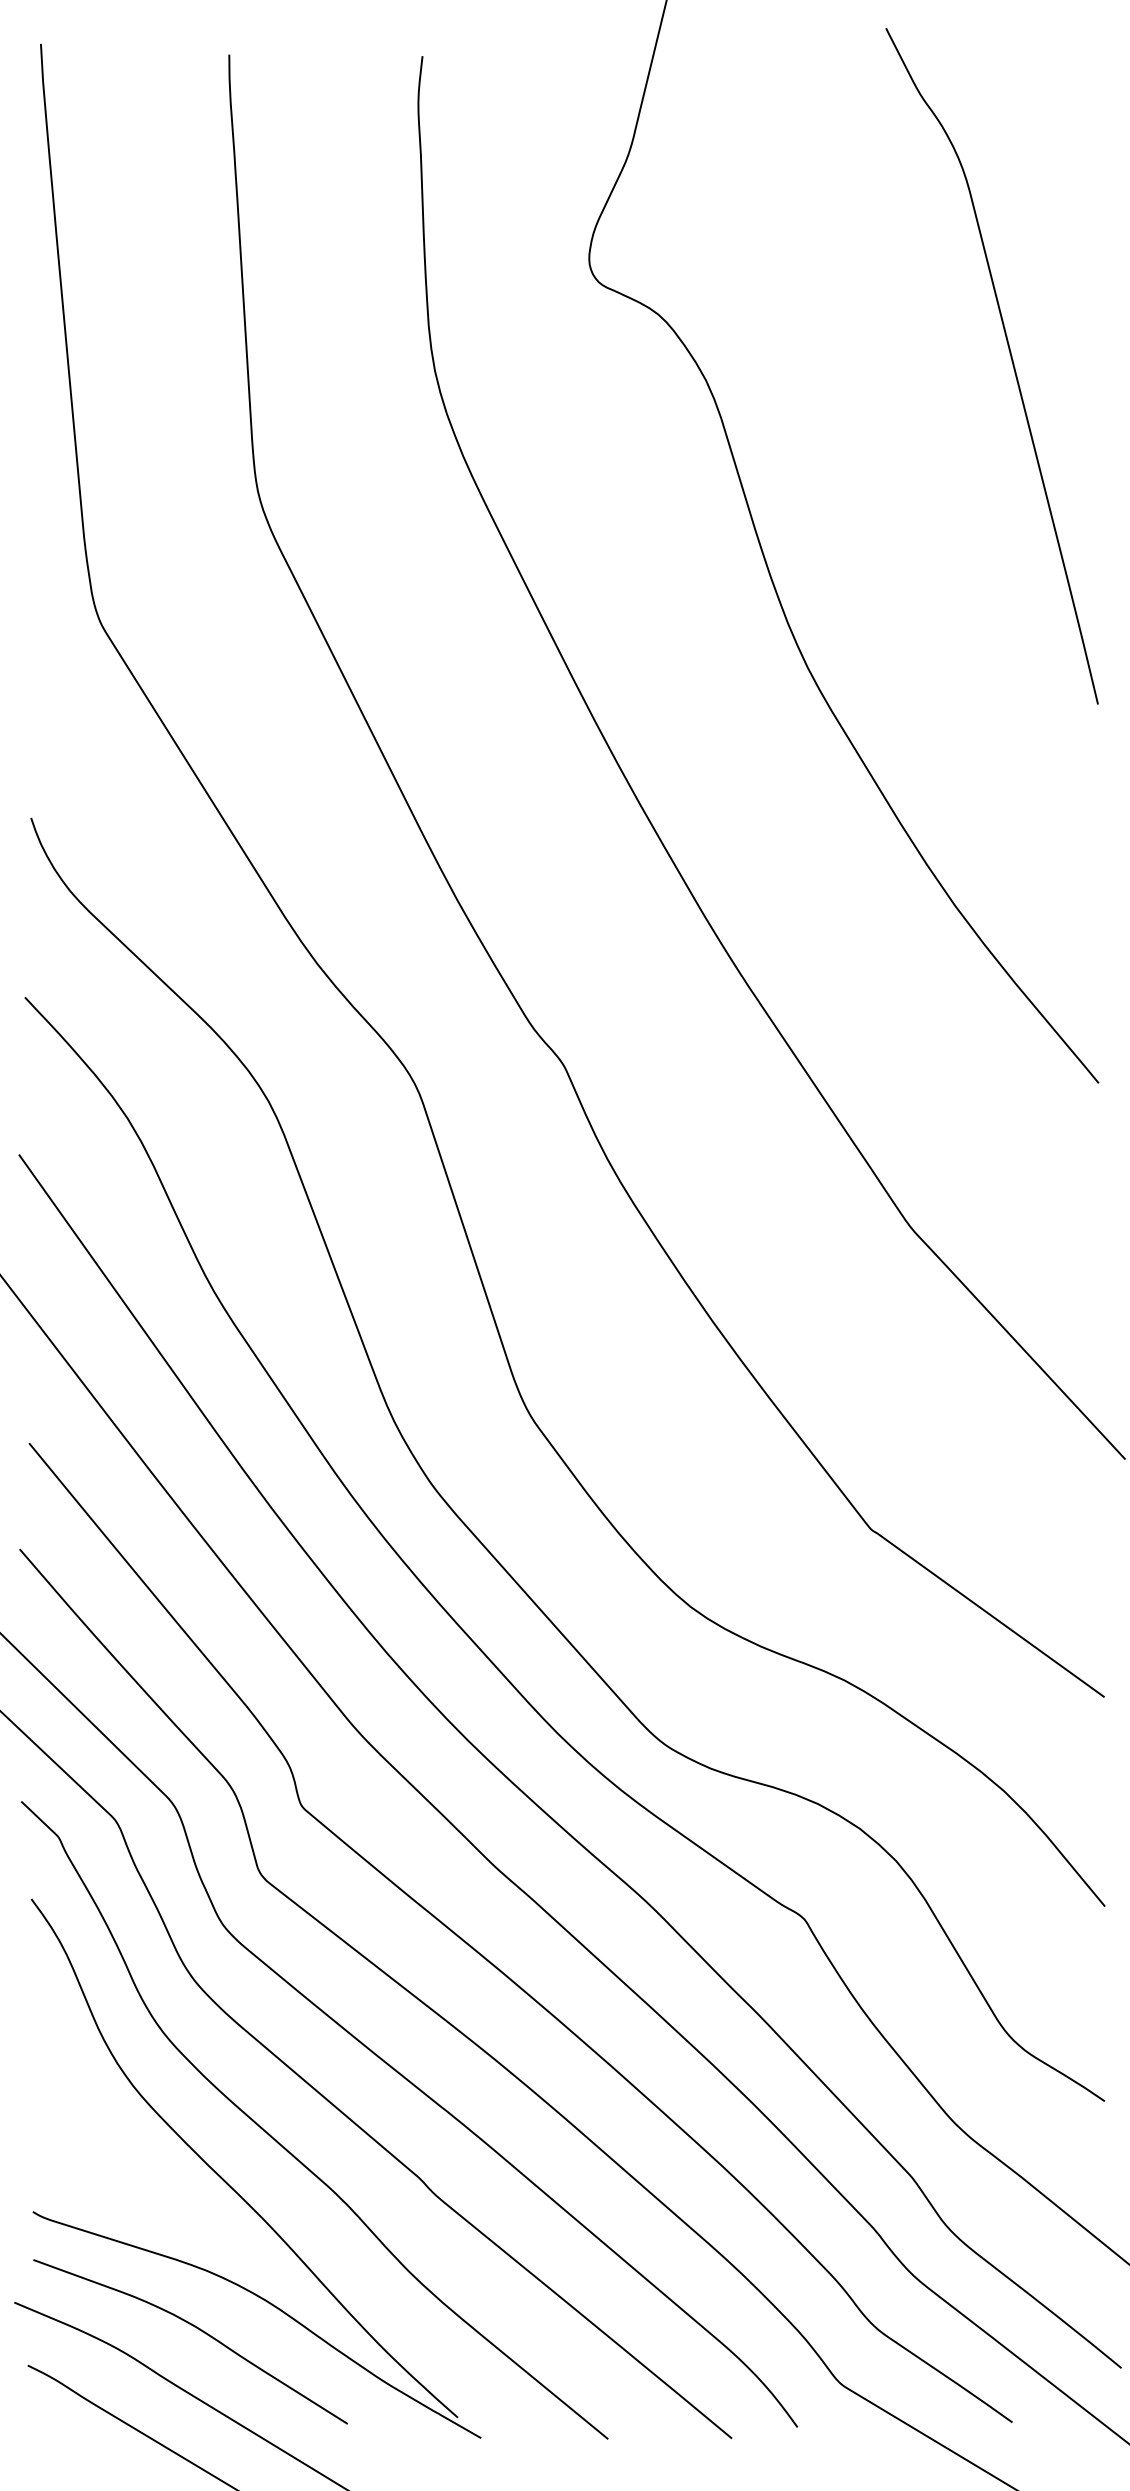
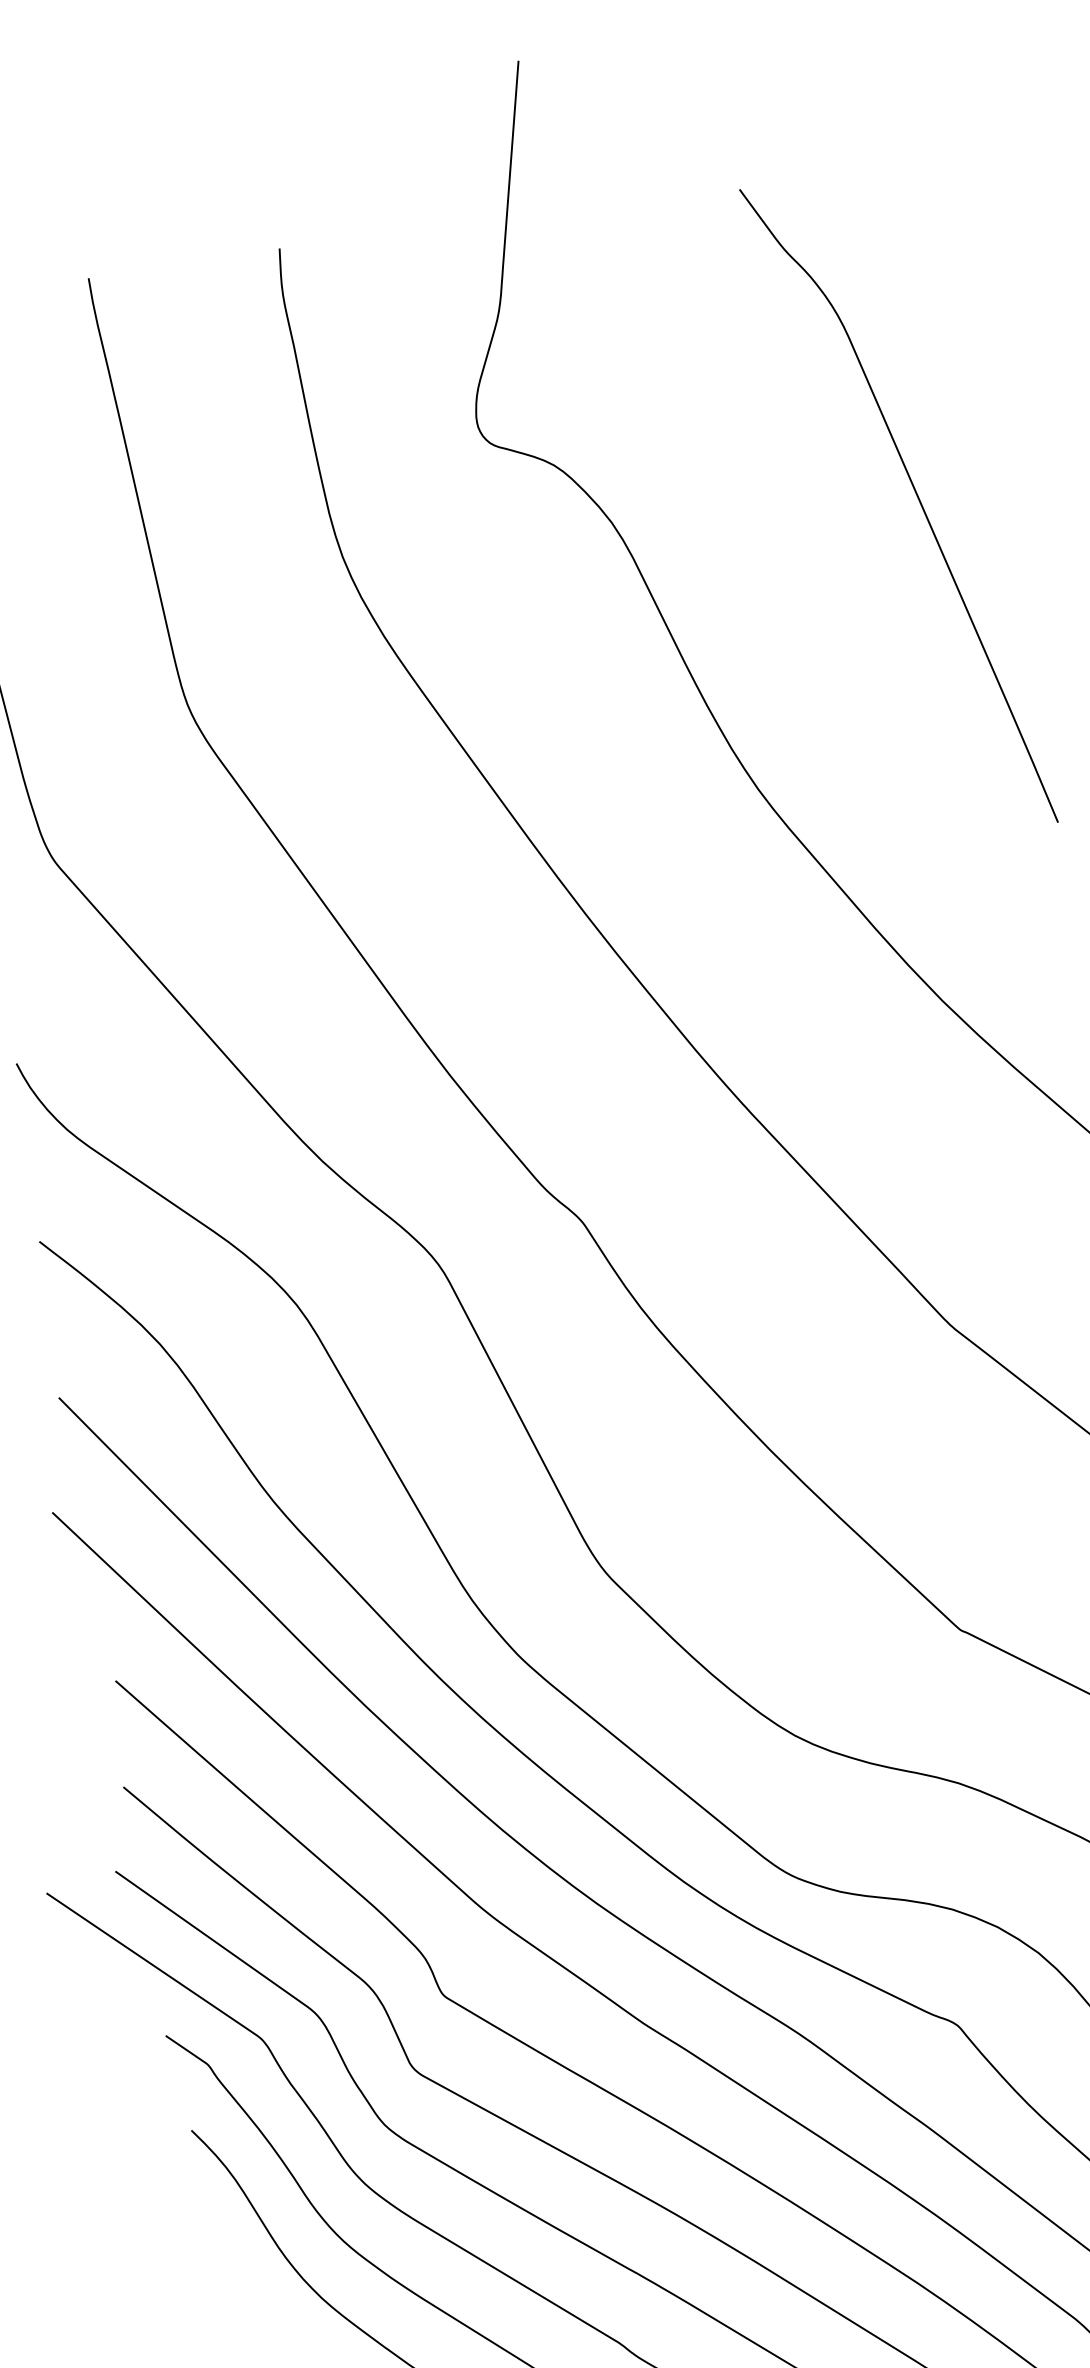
curve: (1011, 361) -> (917, 498), moved

